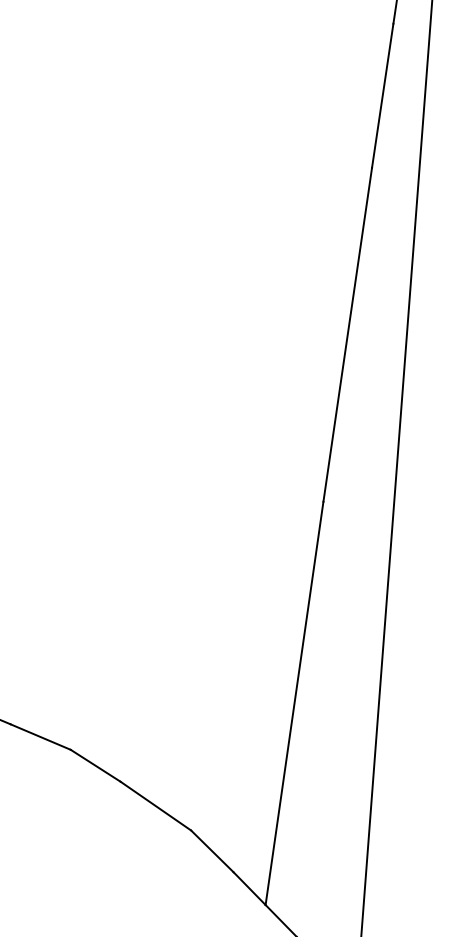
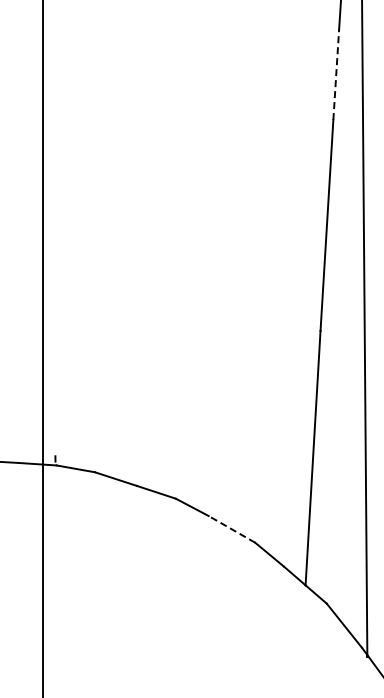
line: (383, 95) -> (336, 74), solid -> dashed
line: (155, 806) -> (231, 529), solid -> dashed

